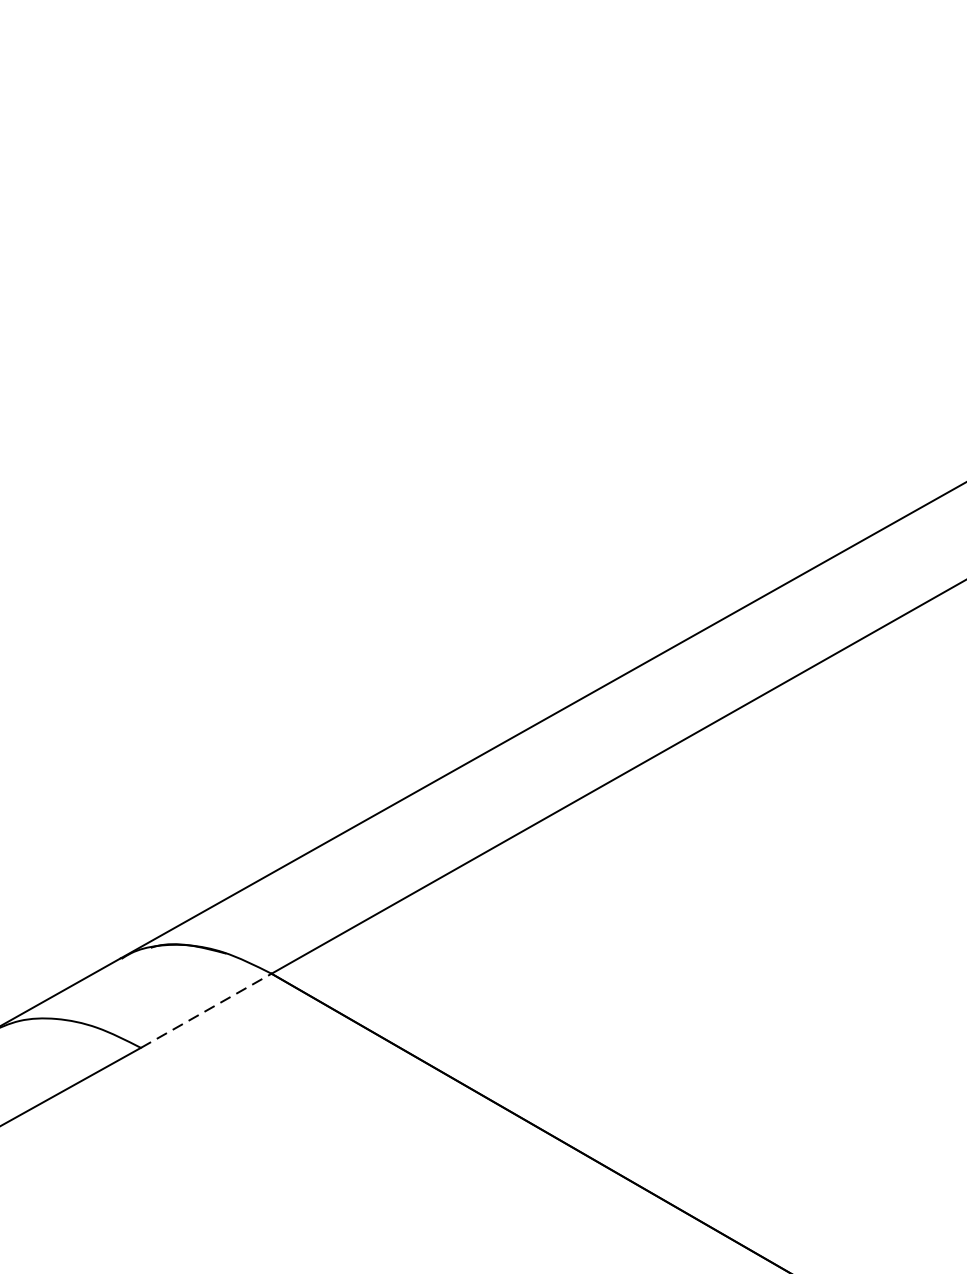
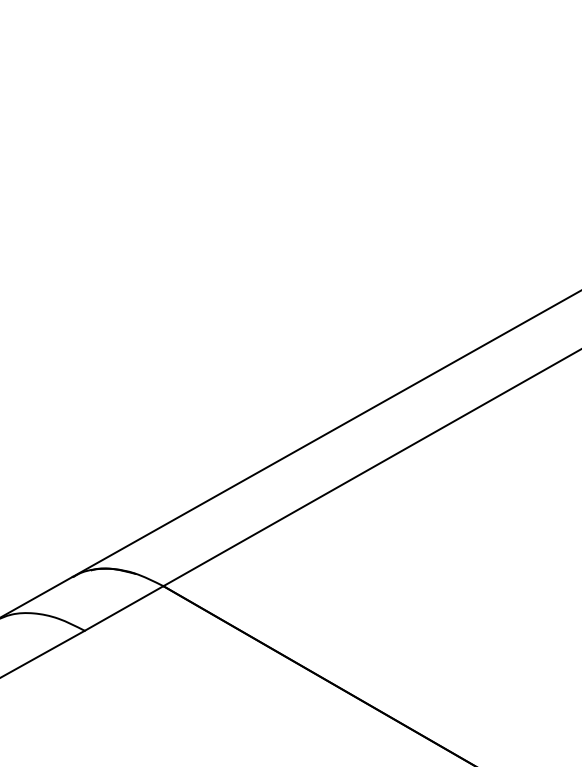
line: (206, 1010) -> (124, 608), dashed -> solid

